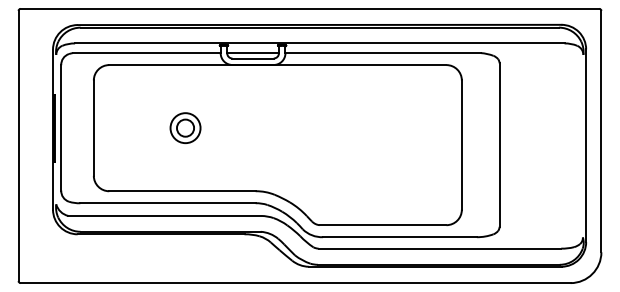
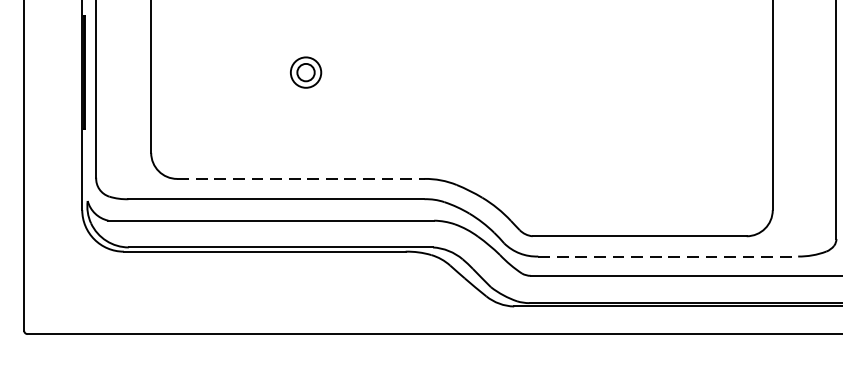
part: (185, 128) -> (305, 72), size x0.6
line: (182, 191) -> (300, 179), solid -> dashed
line: (399, 237) -> (667, 257), solid -> dashed

